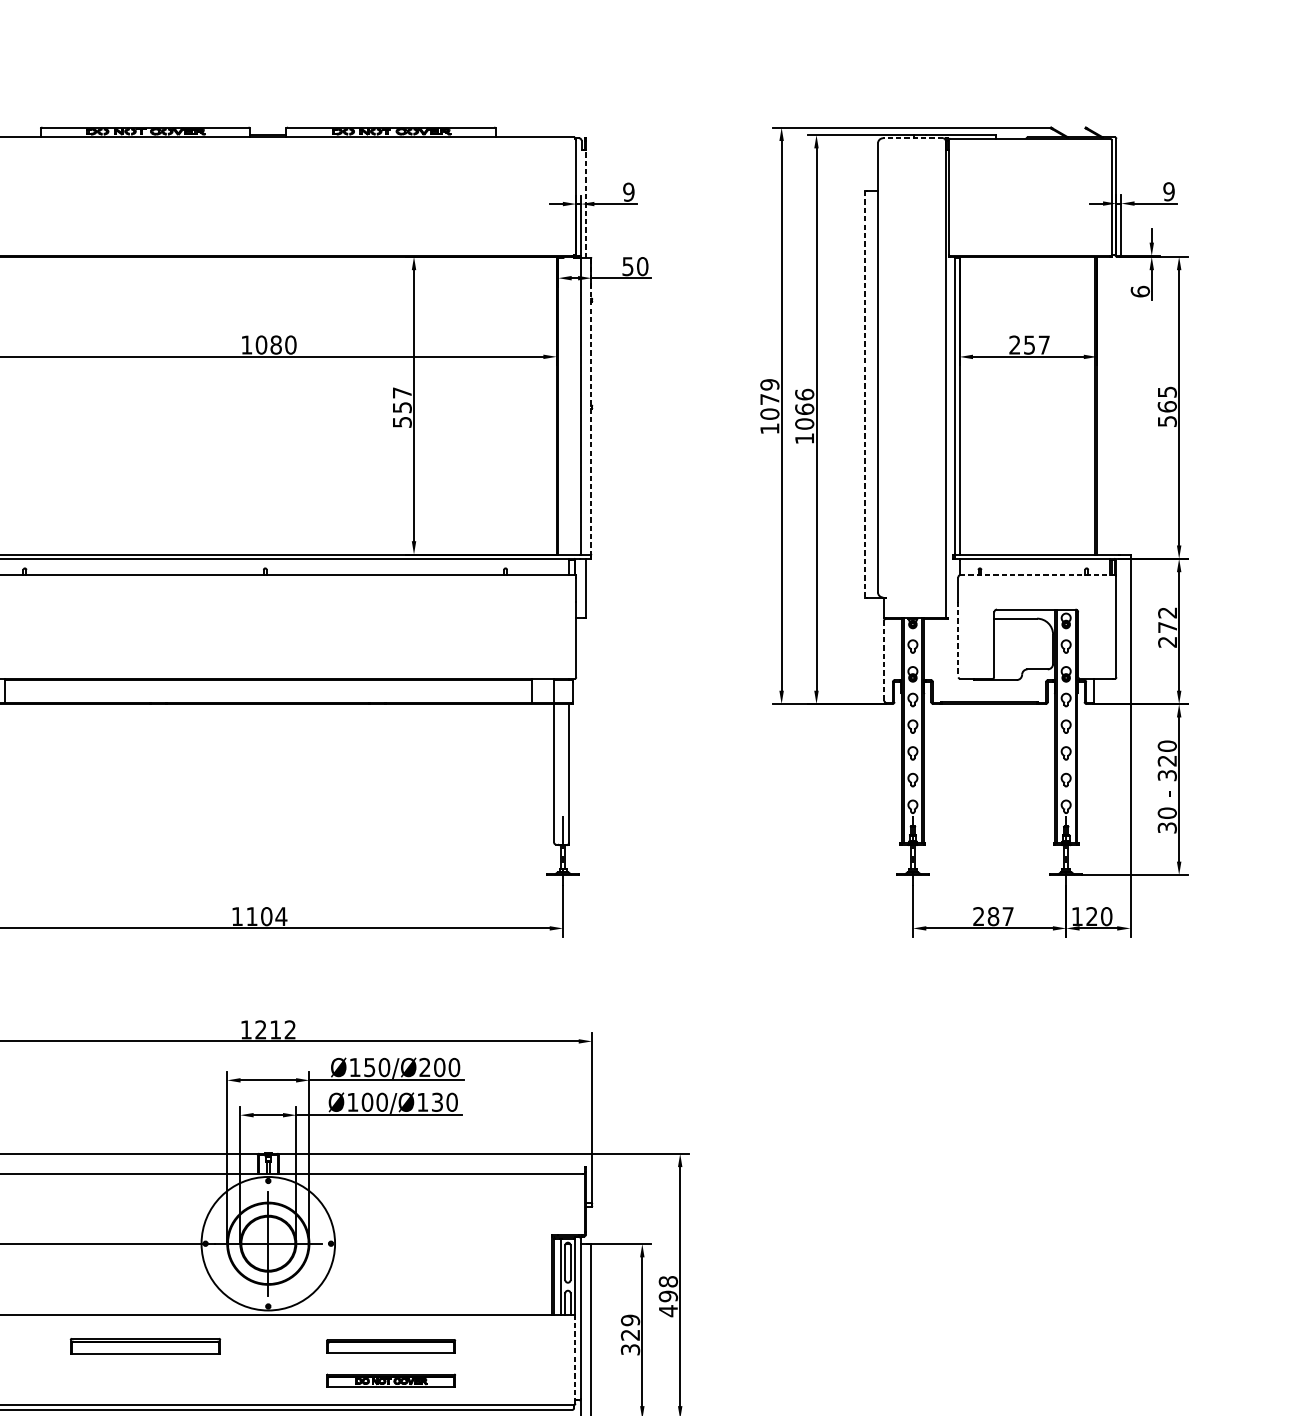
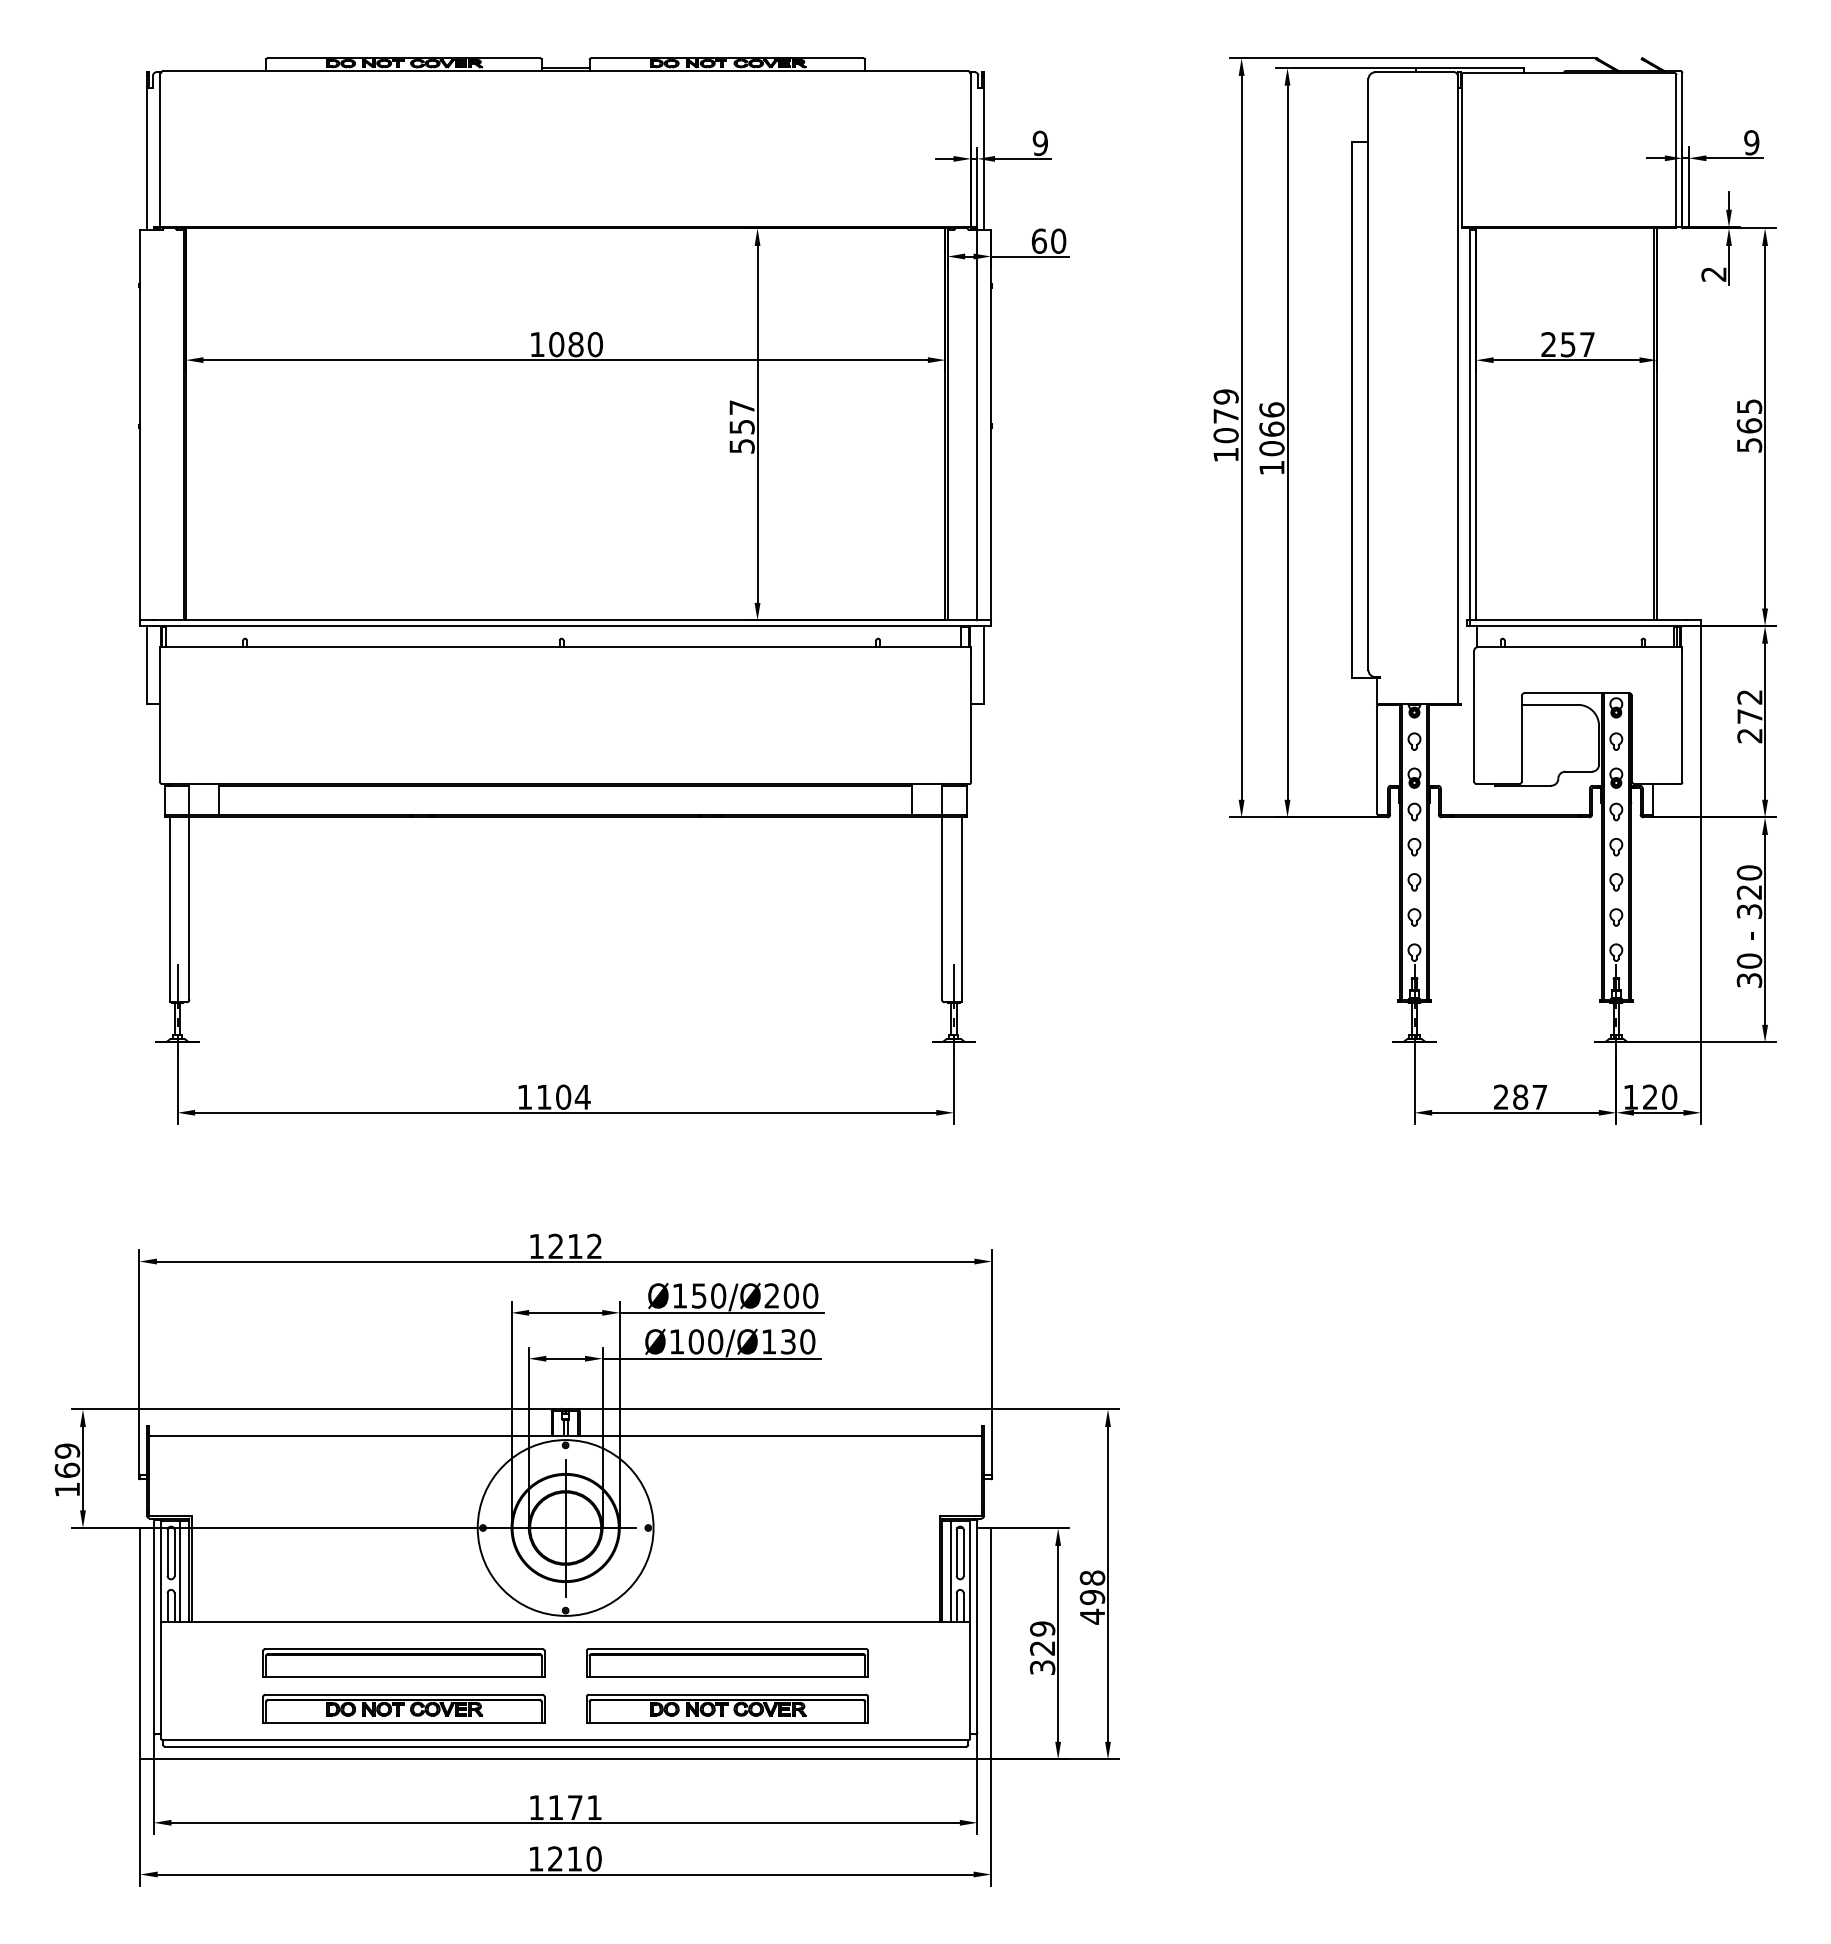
line: (912, 138) -> (1414, 72), dashed -> solid
line: (586, 203) -> (984, 158), dashed -> solid
text: (628, 266) -> (1039, 240), 50 -> 60
text: (1139, 291) -> (1713, 273), 6 -> 2
line: (865, 394) -> (1351, 409), dashed -> solid
line: (591, 406) -> (991, 425), dashed -> solid
line: (1038, 575) -> (1579, 647), dashed -> solid
line: (958, 639) -> (1474, 732), dashed -> solid
line: (884, 660) -> (1376, 760), dashed -> solid
part: (145, 1345) -> (403, 1662), size x1.43
part: (391, 1345) -> (727, 1662), size x1.67
line: (575, 1359) -> (970, 1680), dashed -> solid
part: (145, 1380) -> (403, 1708), added
part: (391, 1380) -> (727, 1708), size x1.67

